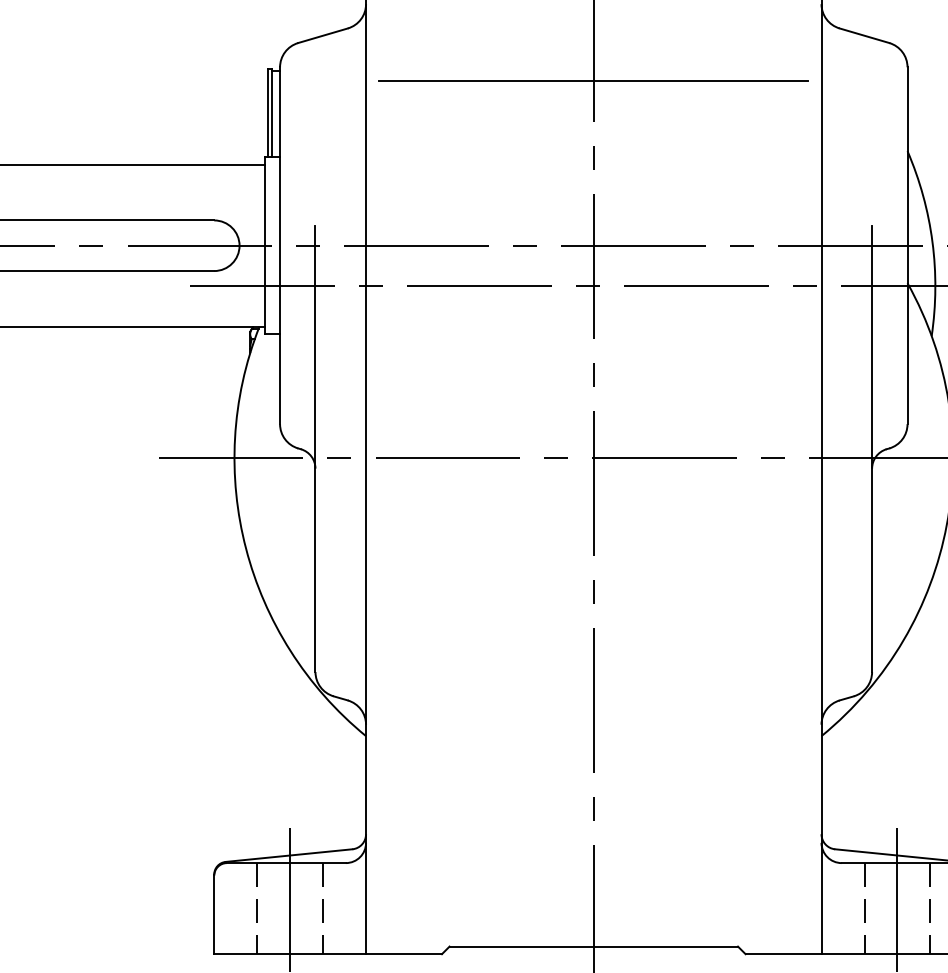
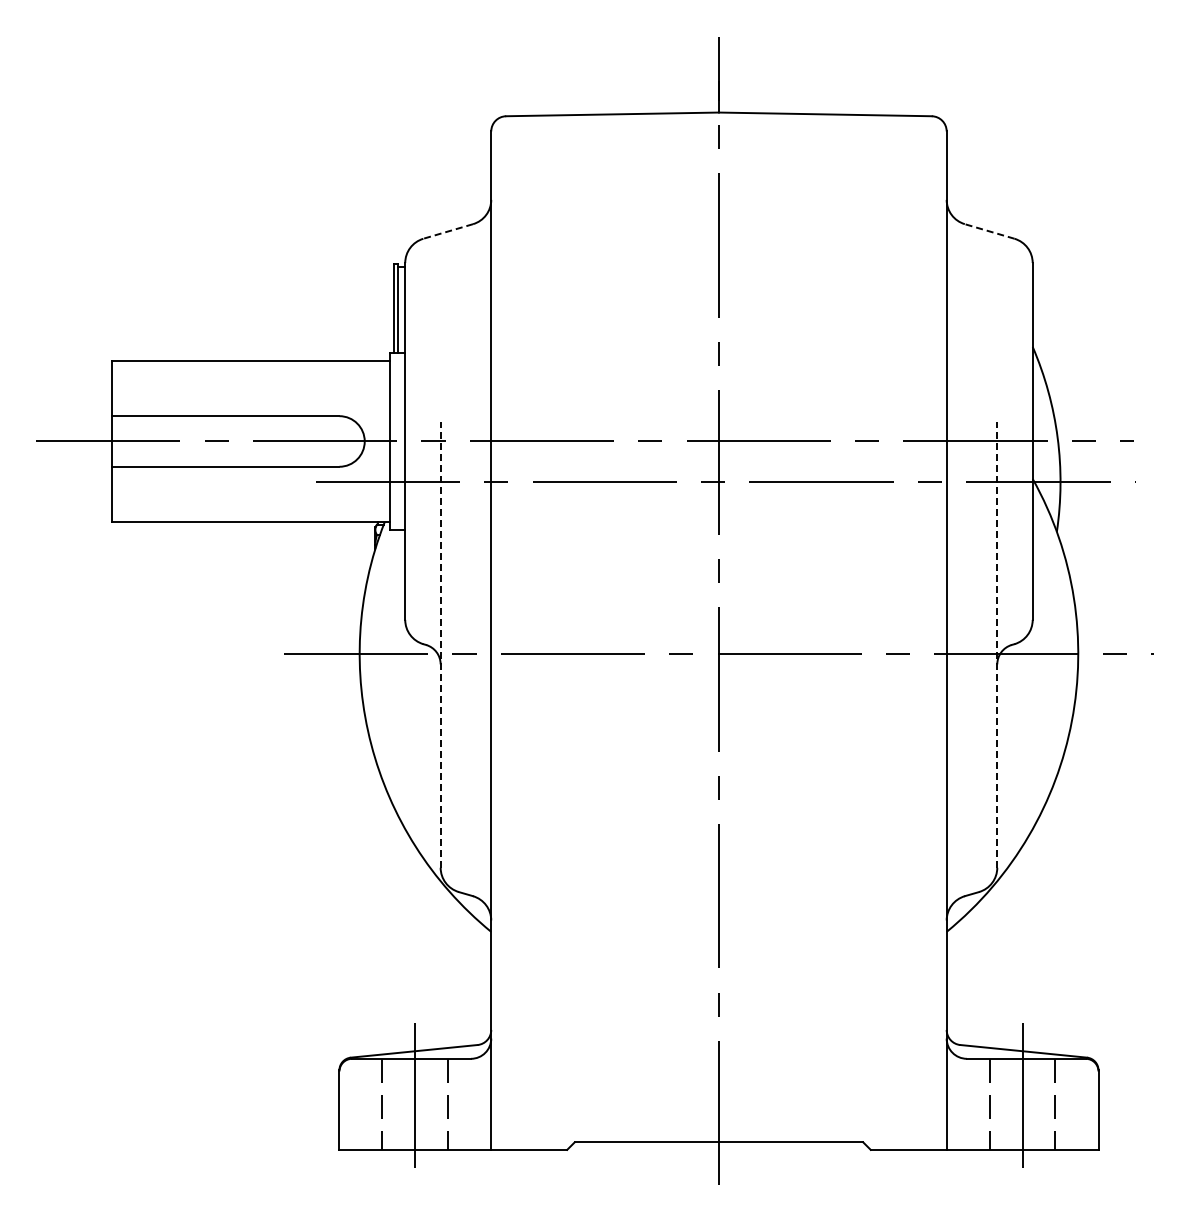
line: (323, 35) -> (448, 231), solid -> dashed
line: (864, 35) -> (989, 231), solid -> dashed
line: (593, 81) -> (718, 277), removed
line: (315, 448) -> (440, 644), solid -> dashed
line: (872, 448) -> (997, 644), solid -> dashed

